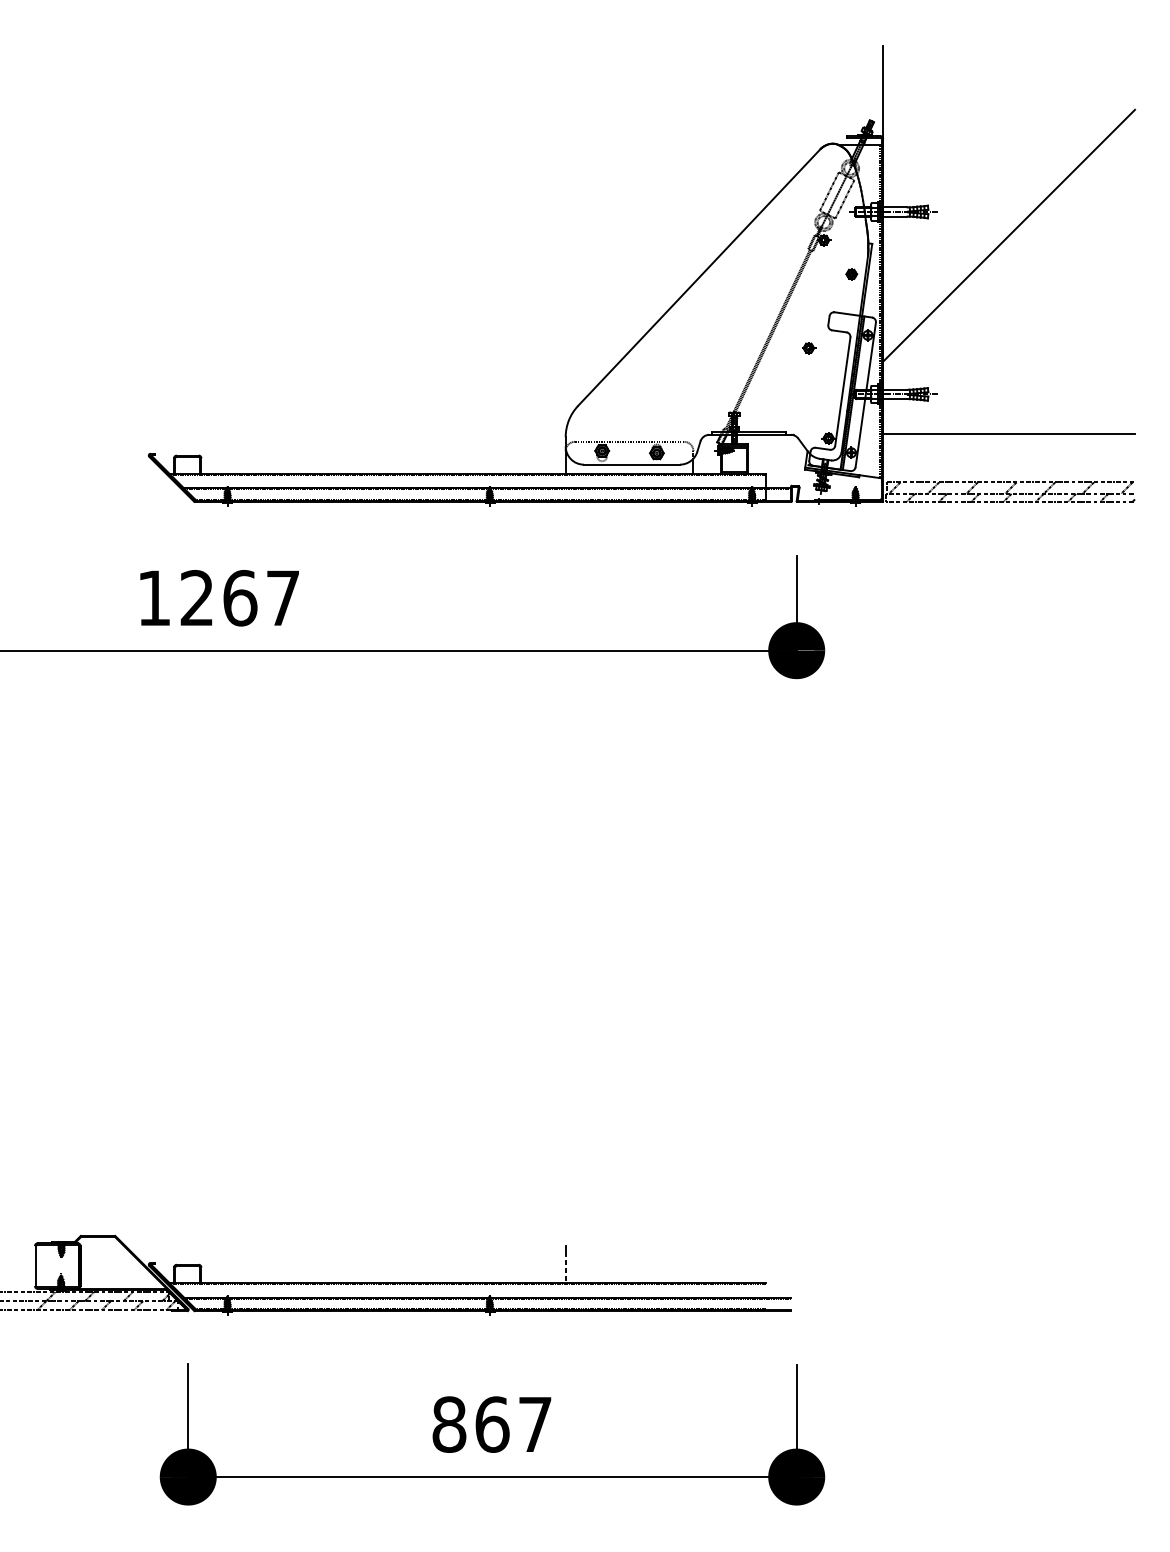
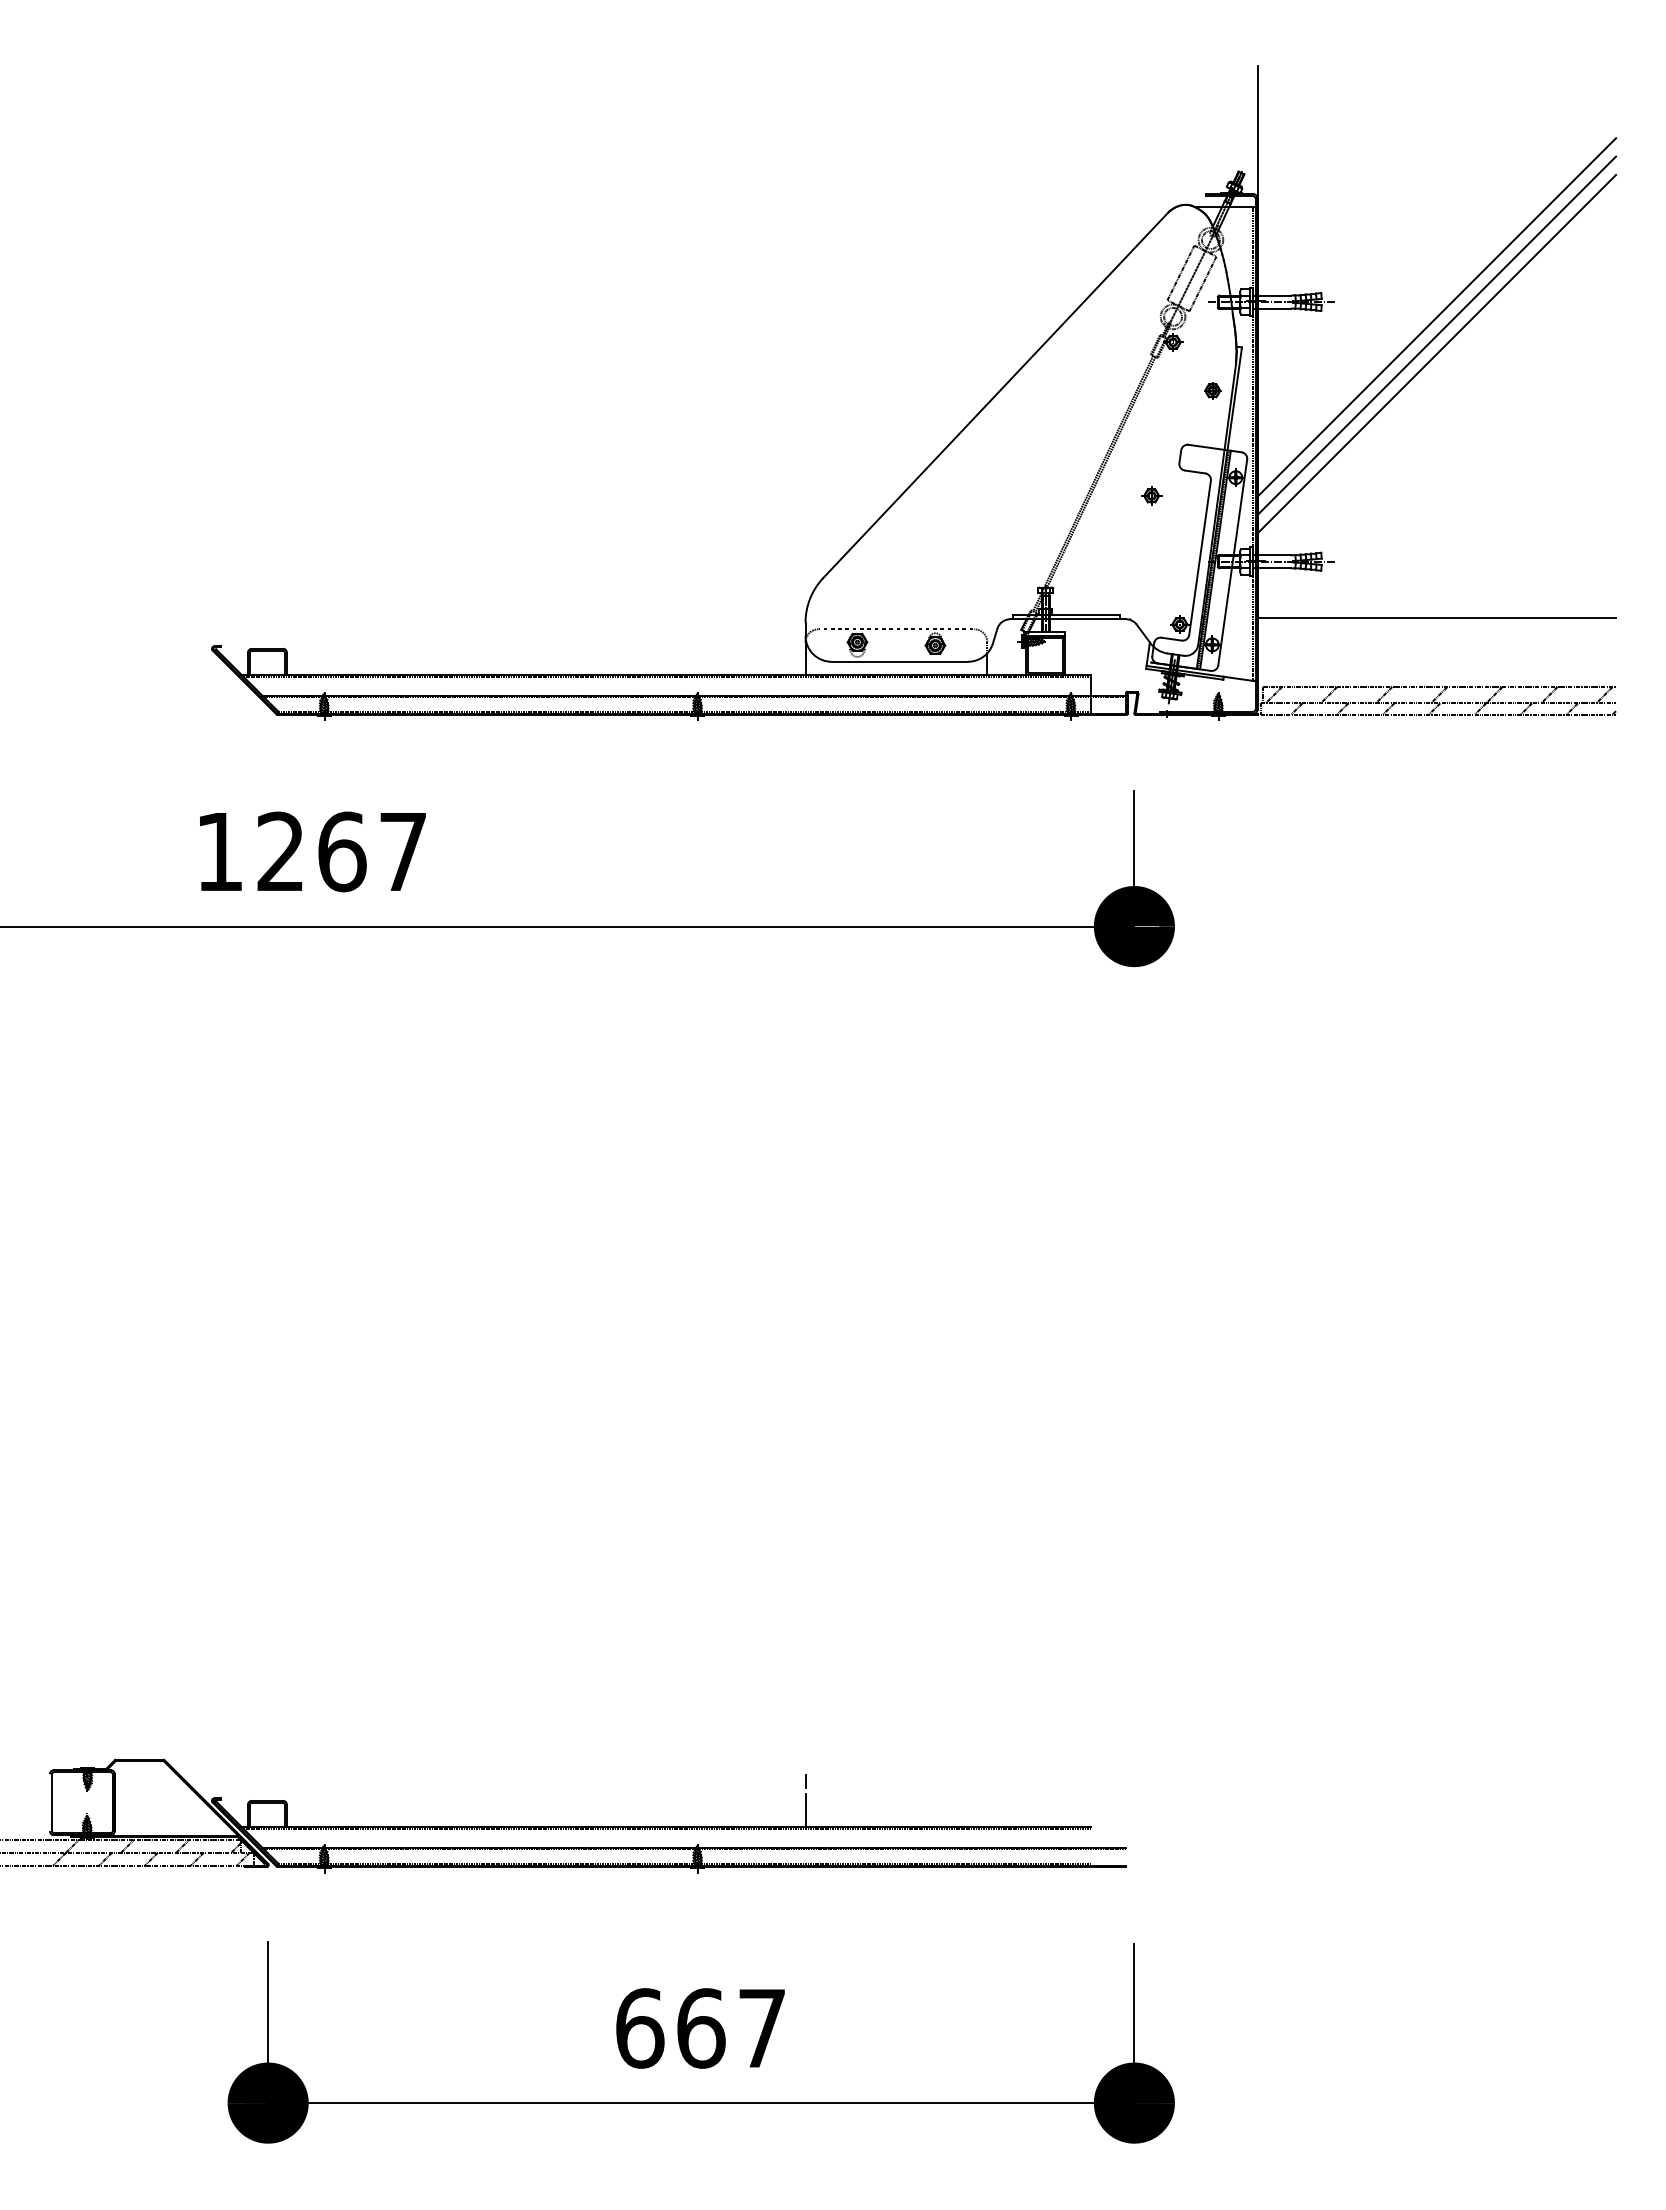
line: (1008, 222) -> (1436, 317), added
line: (1008, 248) -> (1436, 353), added
line: (565, 1272) -> (805, 1811), dashed -> solid
text: (449, 1424) -> (640, 2028), 867 -> 667

